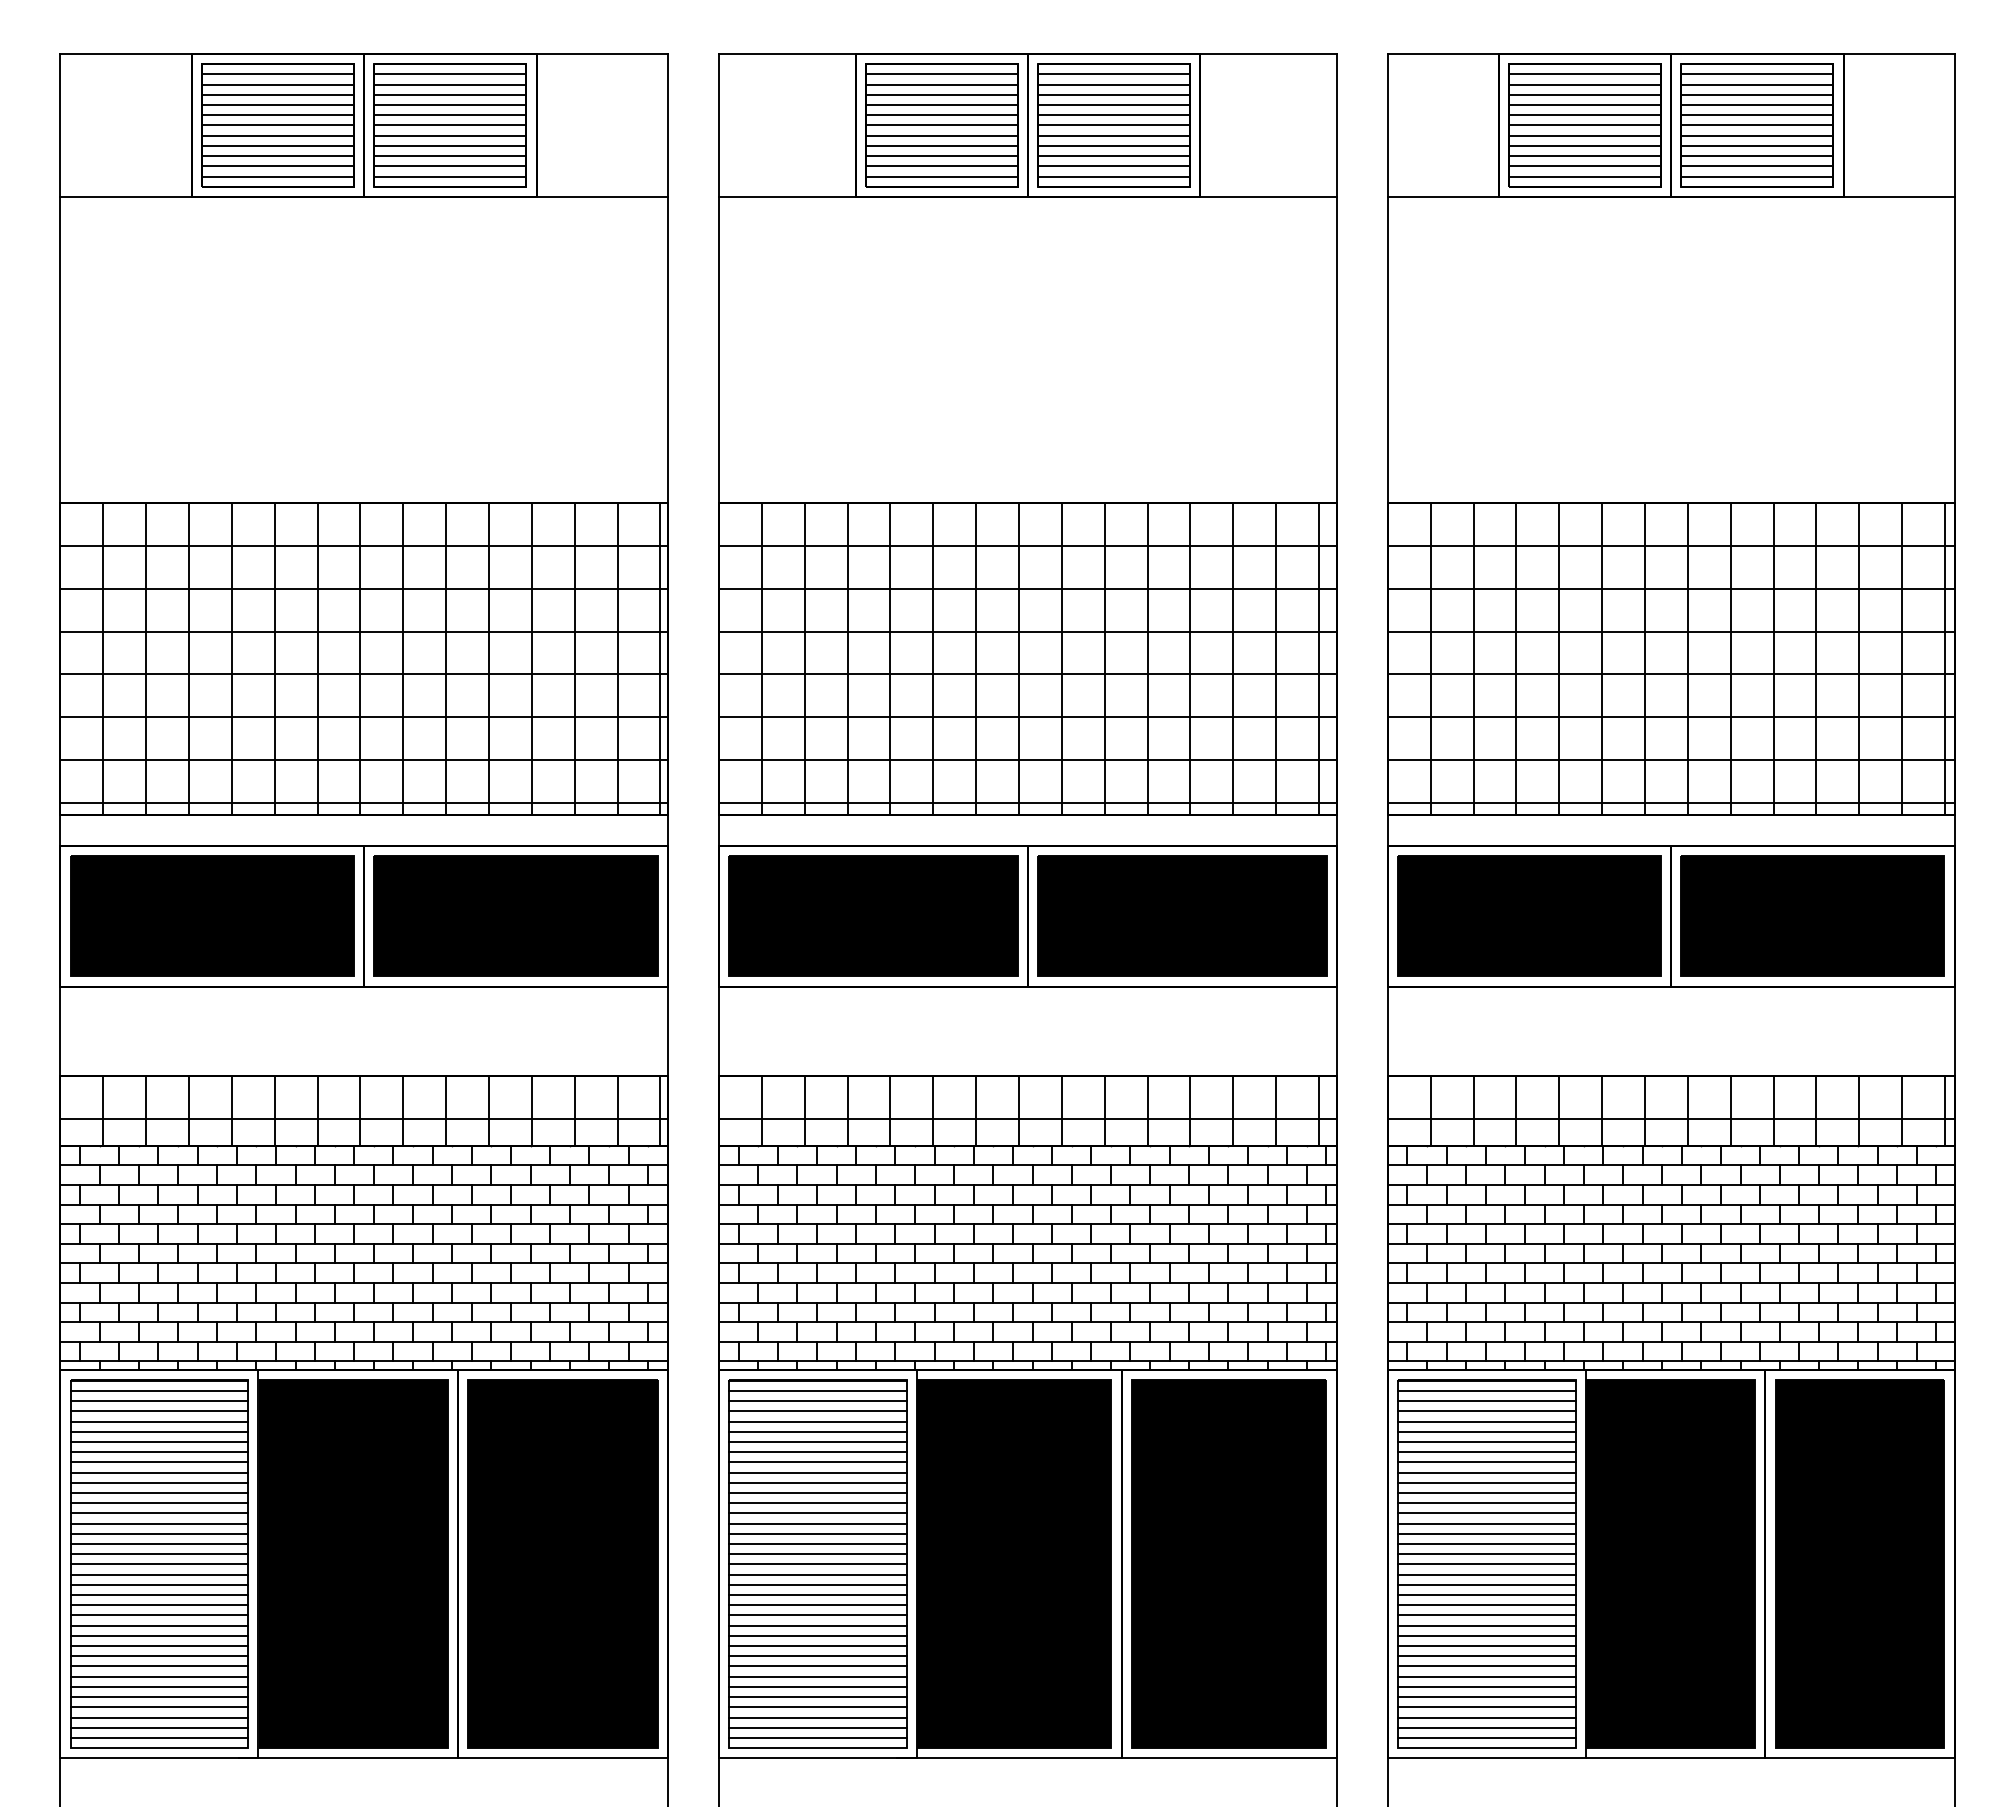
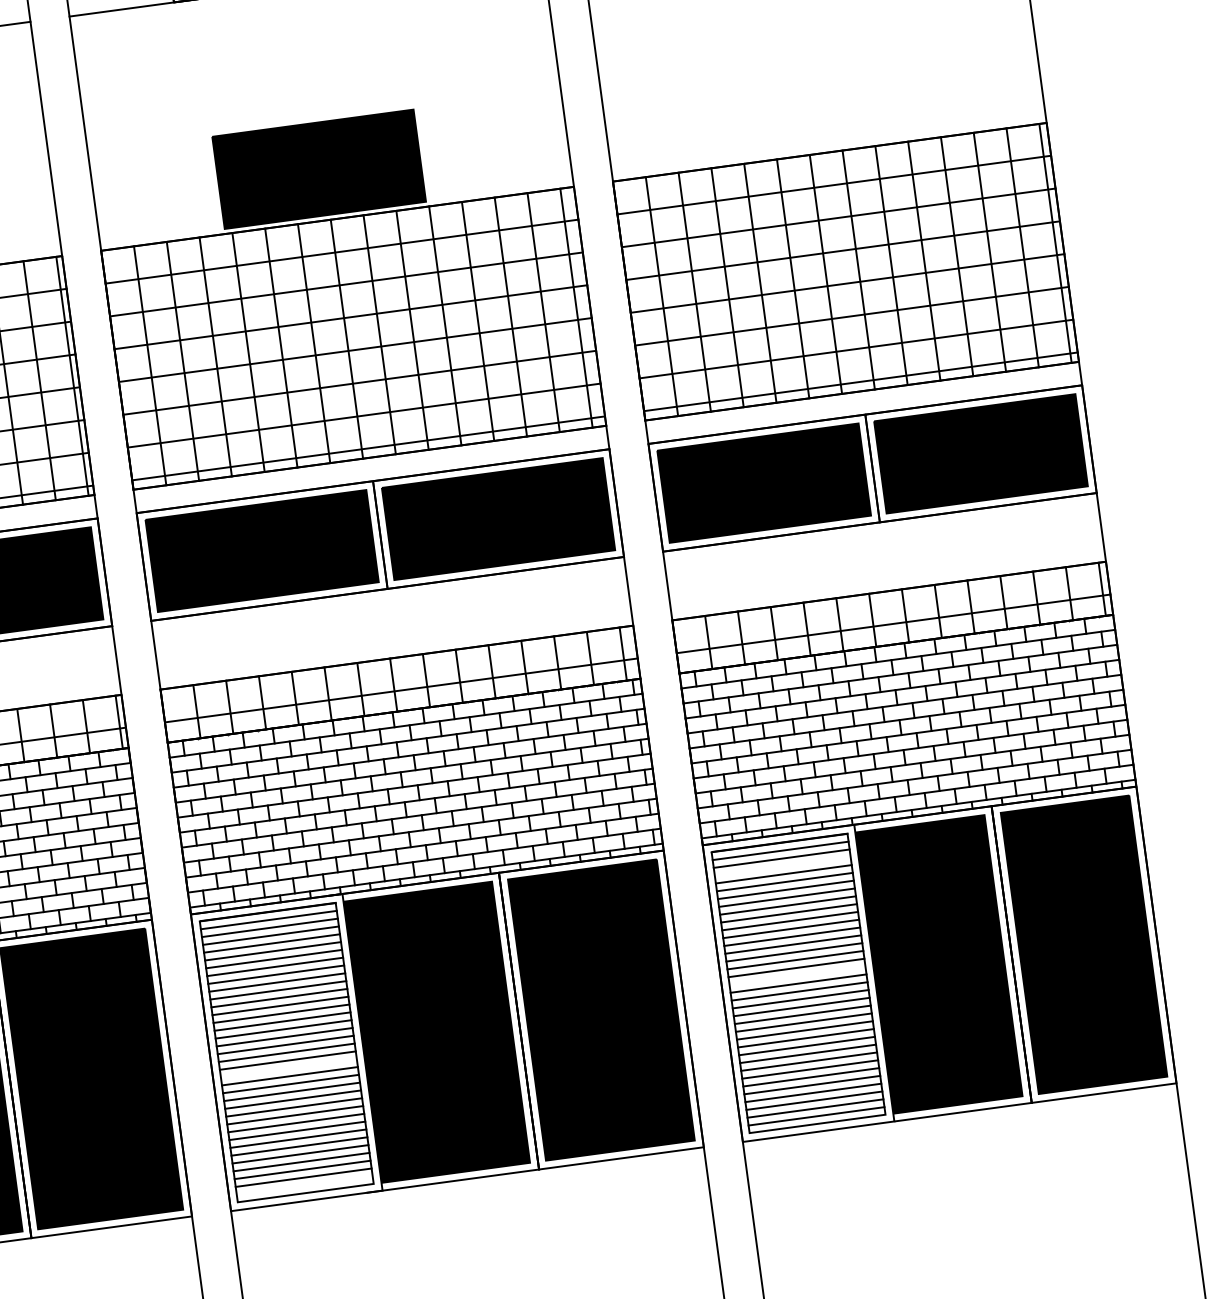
part: (1012, 435) -> (318, 168), added
line: (1486, 1411) -> (782, 866), removed
line: (1486, 1554) -> (797, 976), removed
line: (817, 1584) -> (288, 1068), removed
line: (817, 1737) -> (304, 1185), removed

